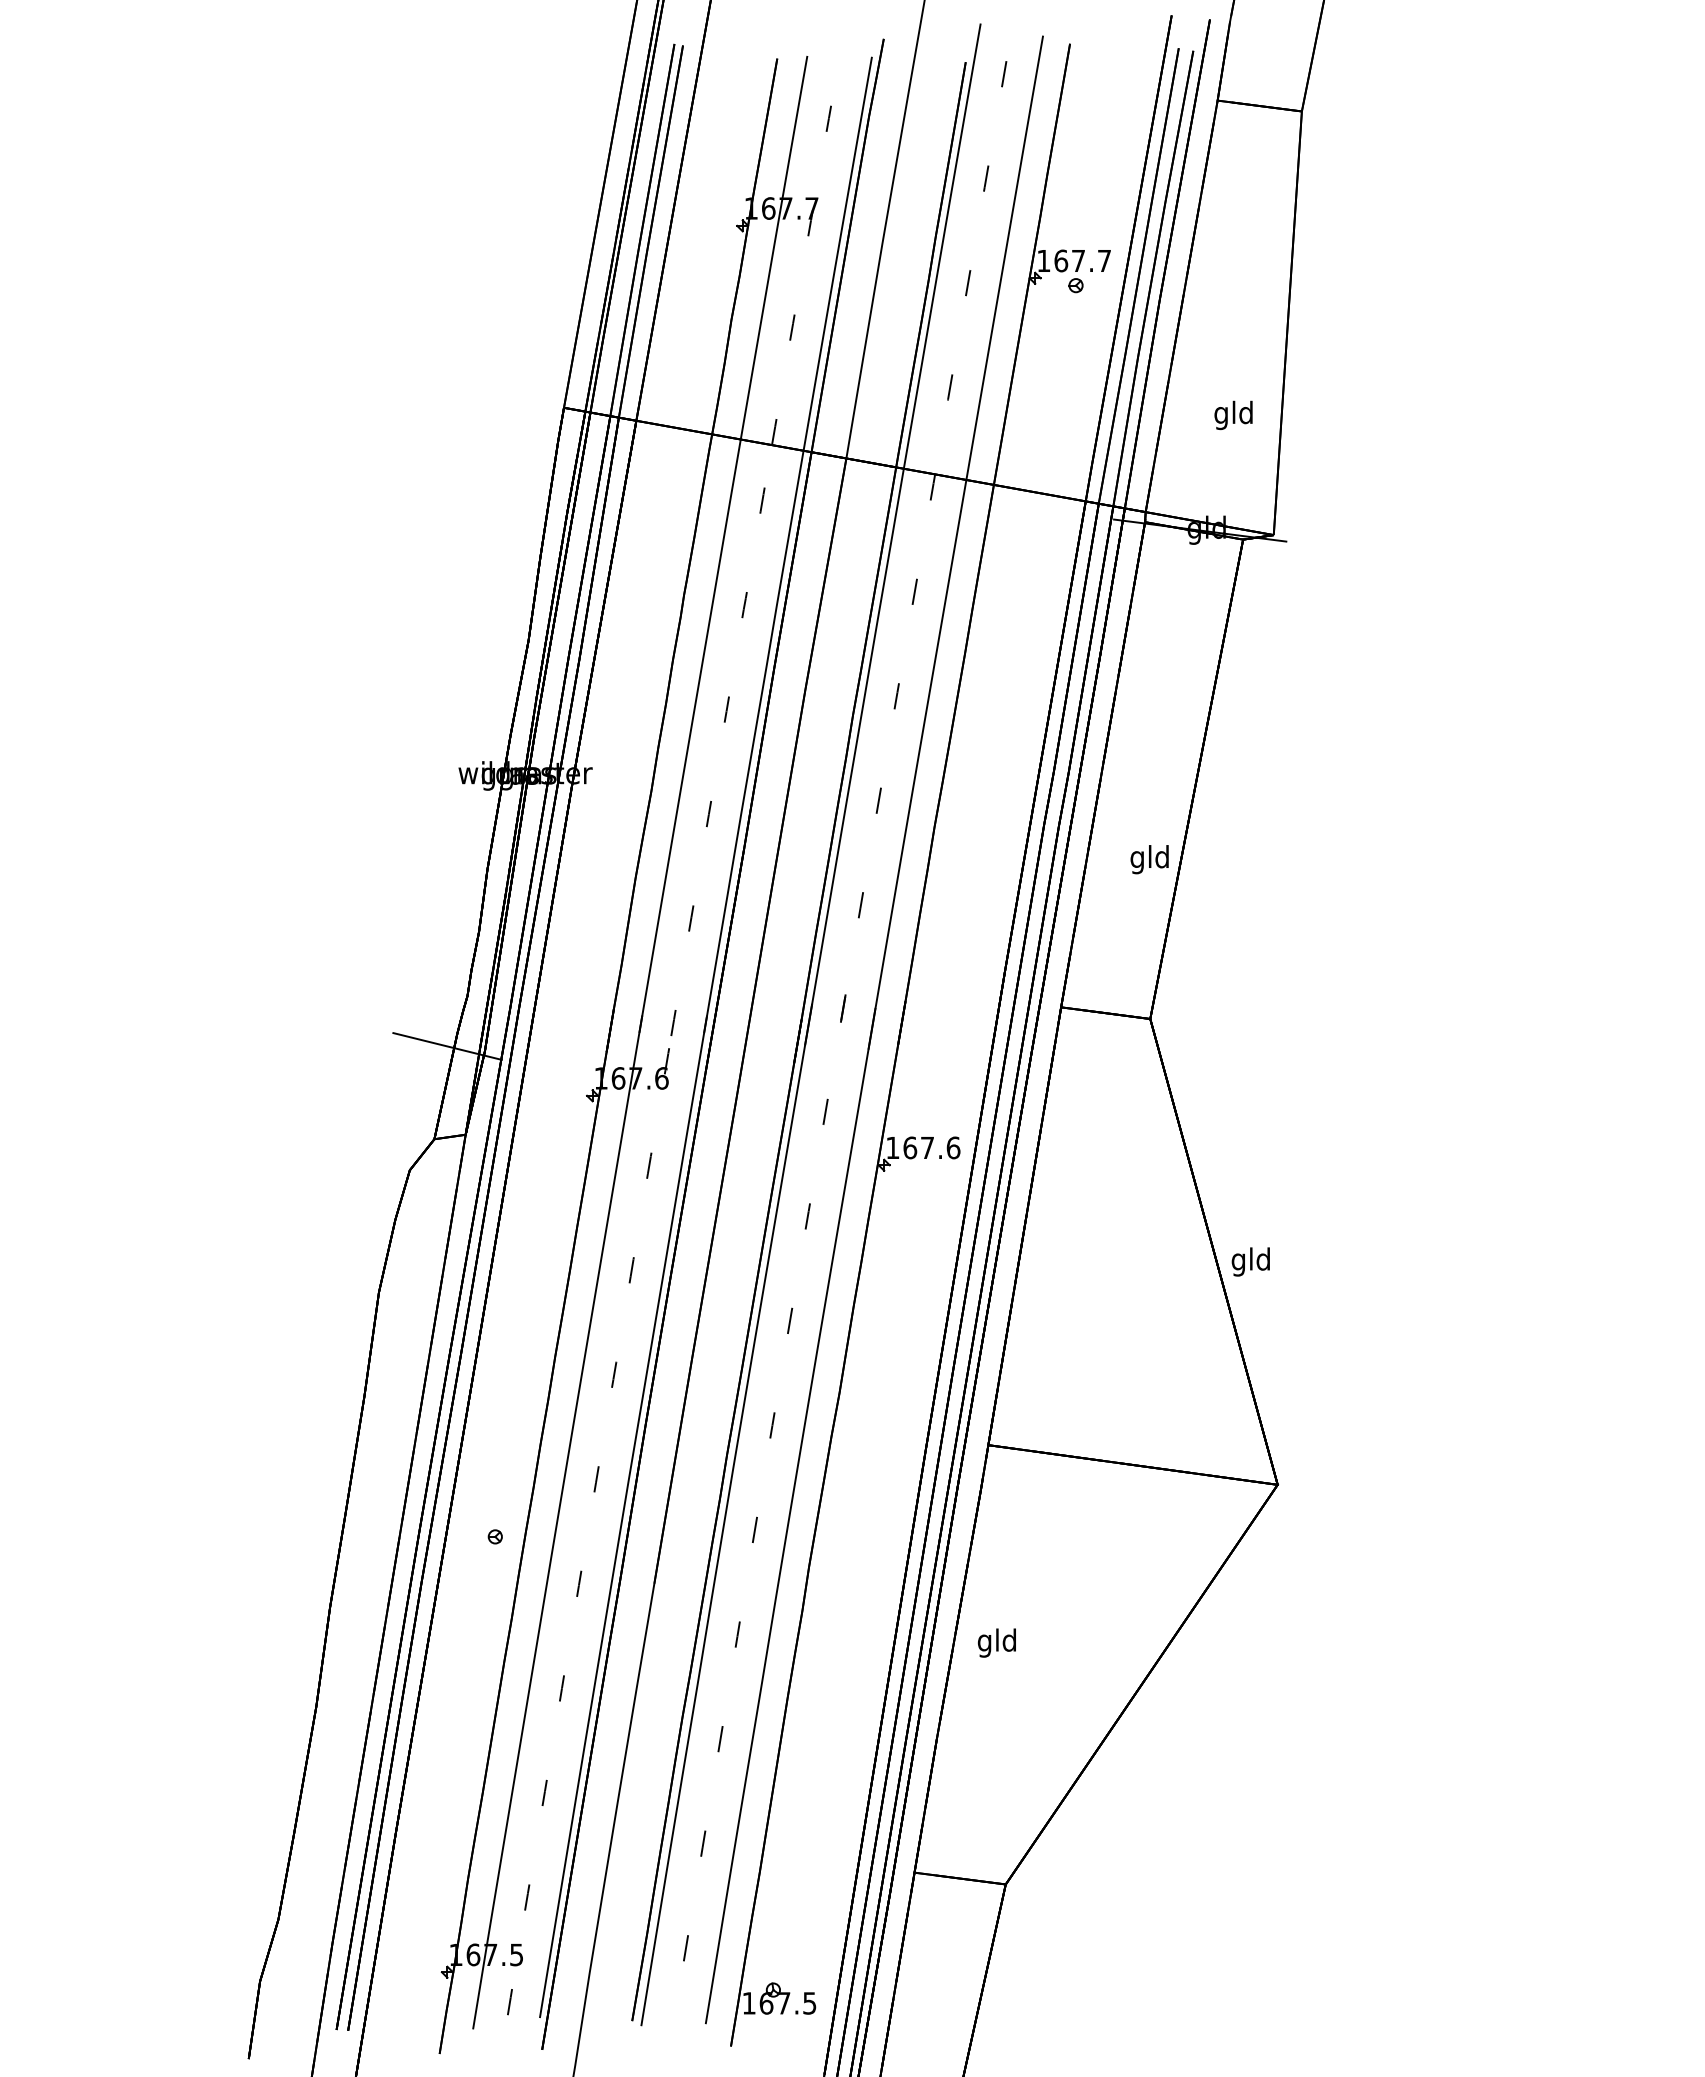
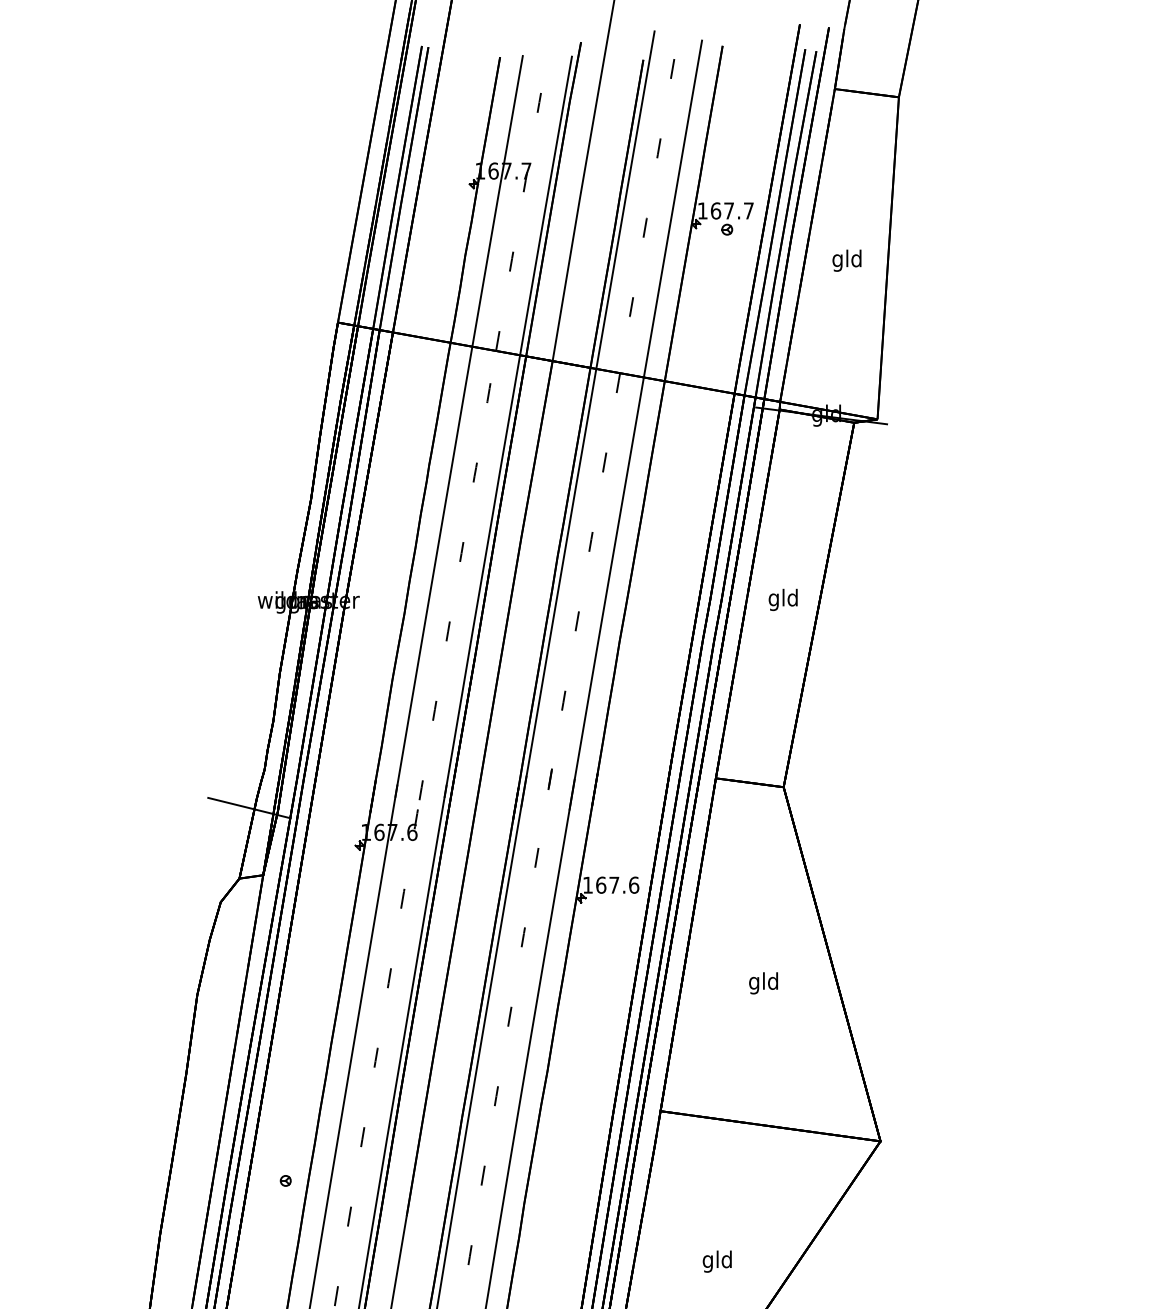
text: (1233, 415) -> (846, 260), moved
text: (1149, 859) -> (783, 599), moved
text: (1250, 1261) -> (763, 982), moved
text: (996, 1642) -> (716, 1261), moved

